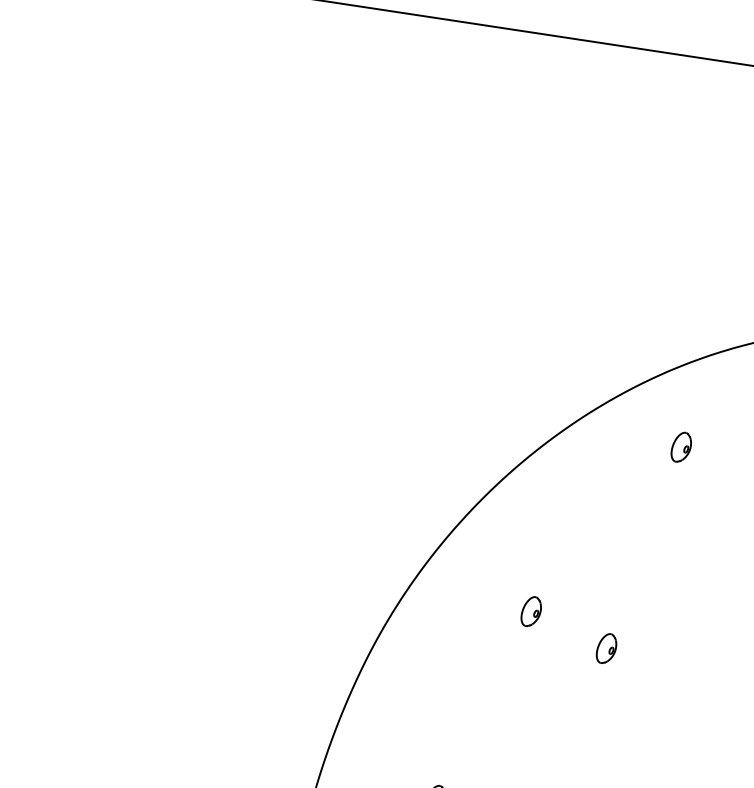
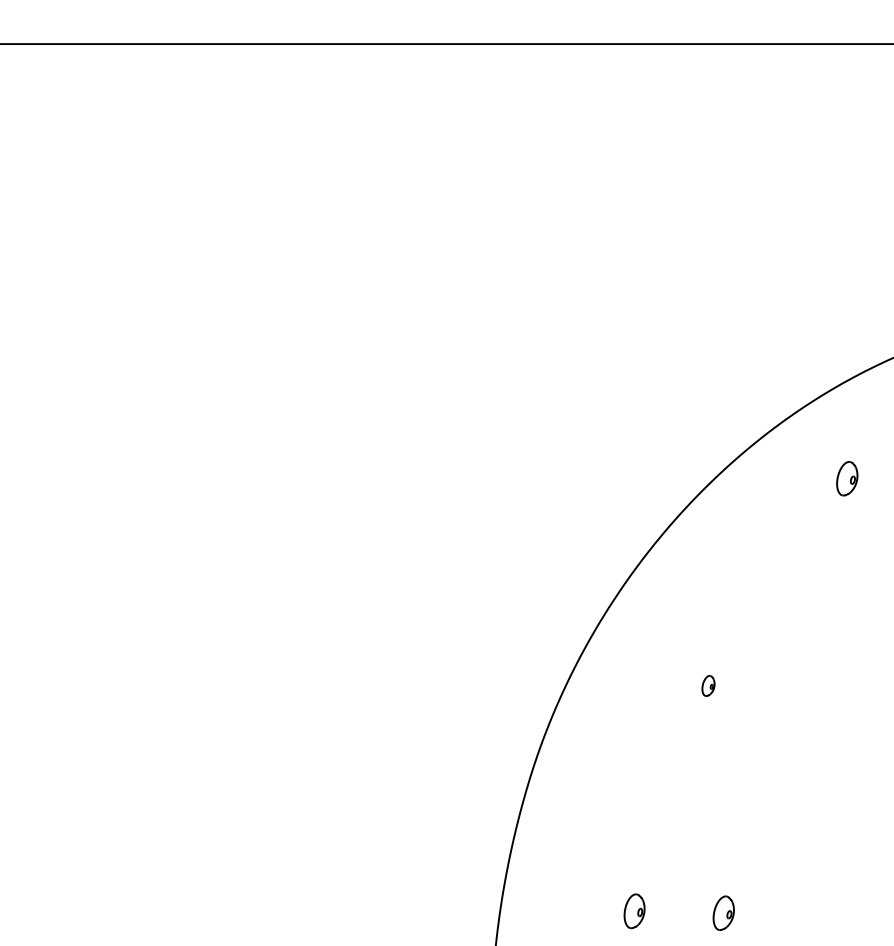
part: (531, 611) -> (708, 685), size x0.6
part: (606, 648) -> (798, 714), removed

